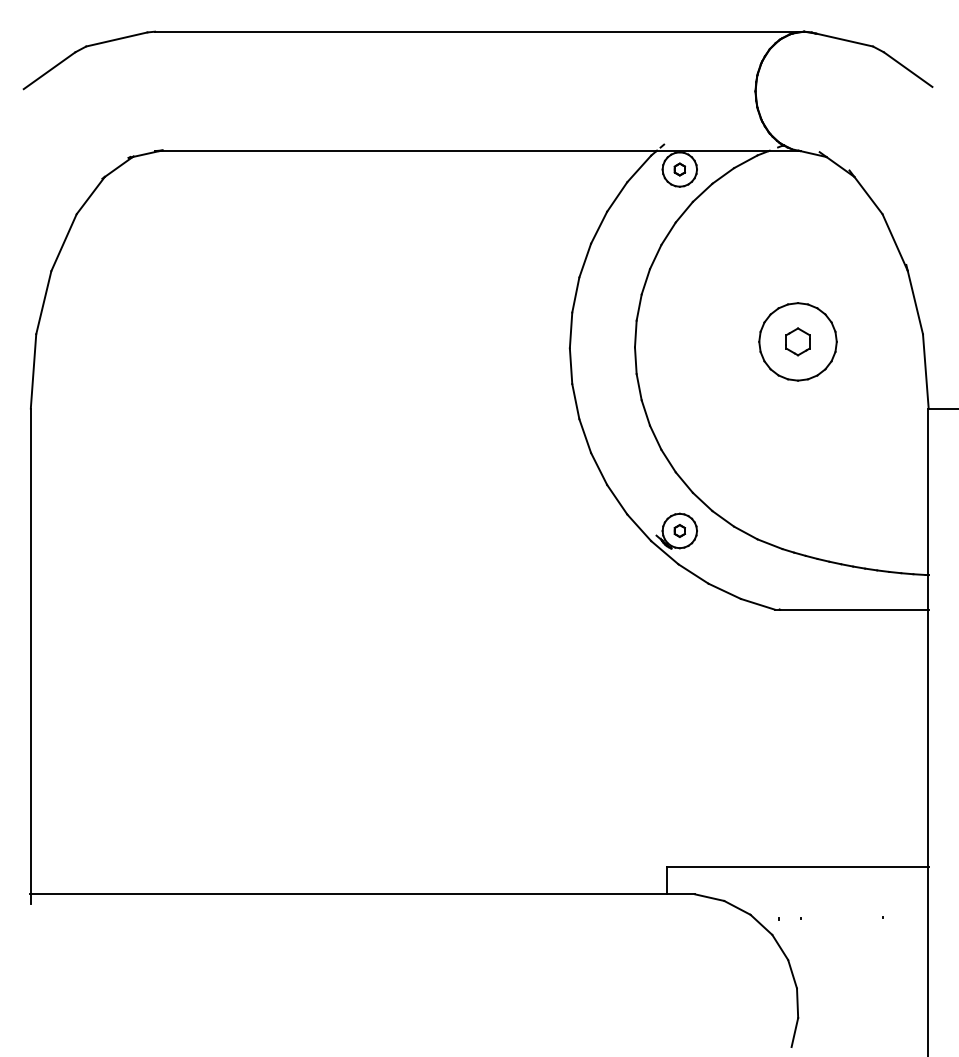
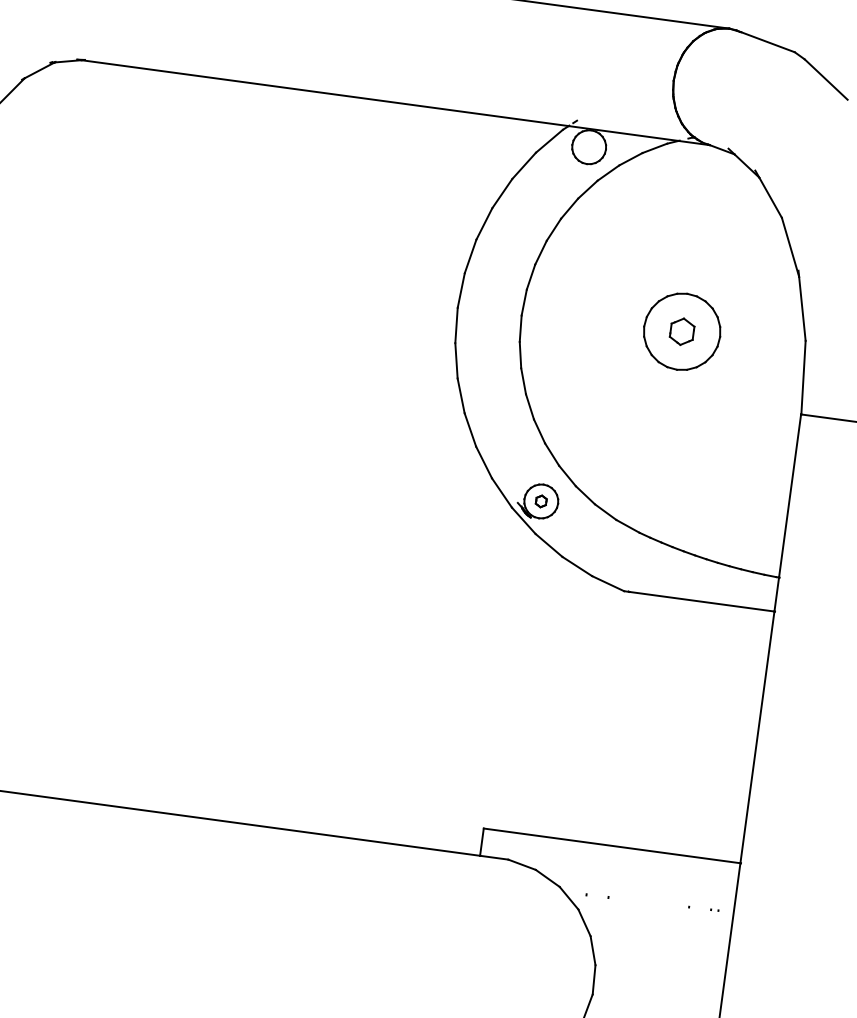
part: (679, 169) -> (588, 147), removed

